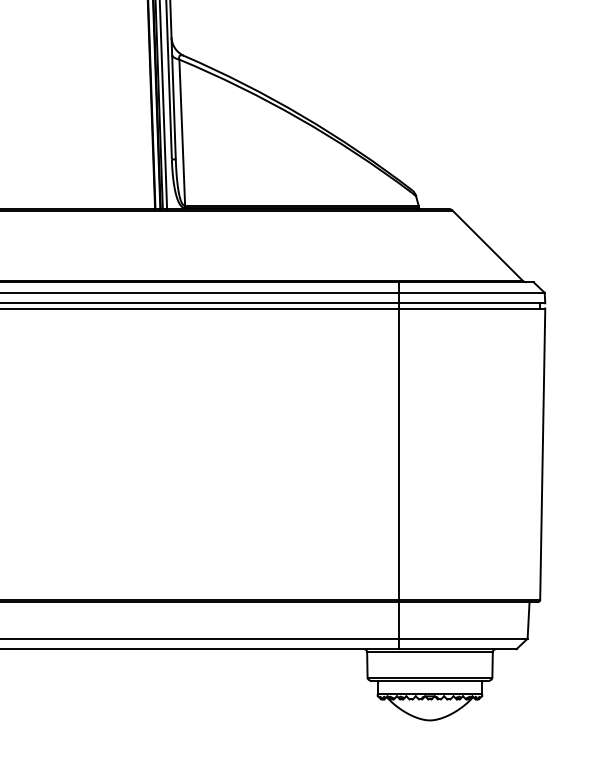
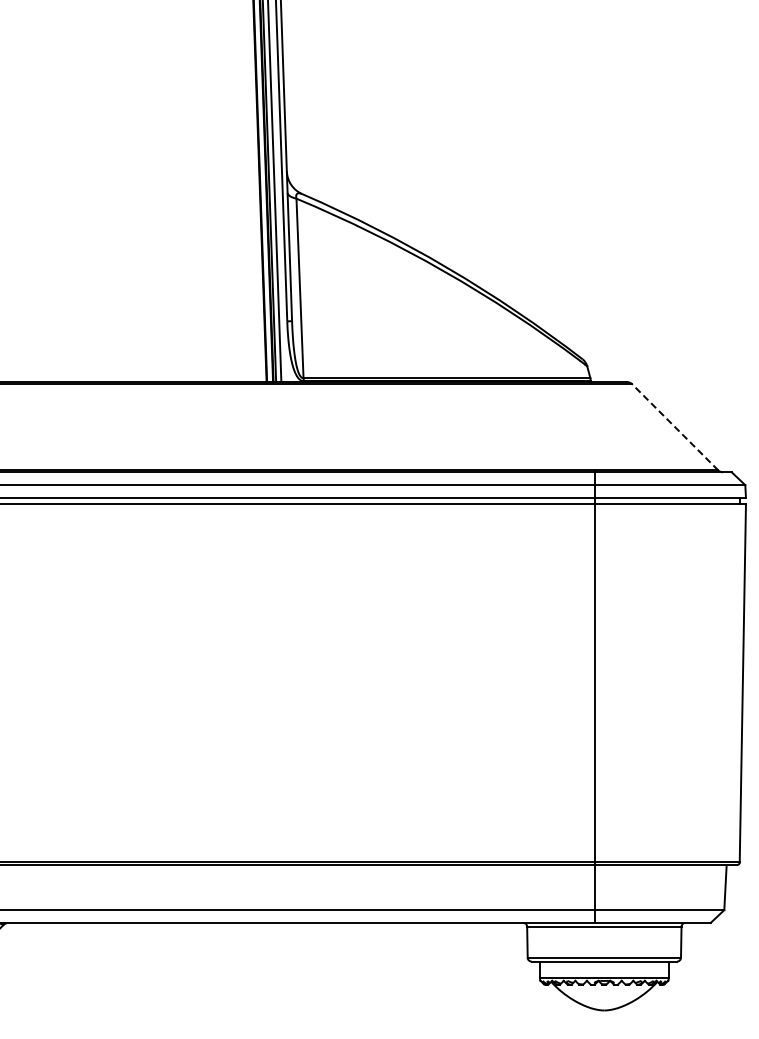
line: (487, 245) -> (674, 426), solid -> dashed
line: (398, 465) -> (594, 697), moved

